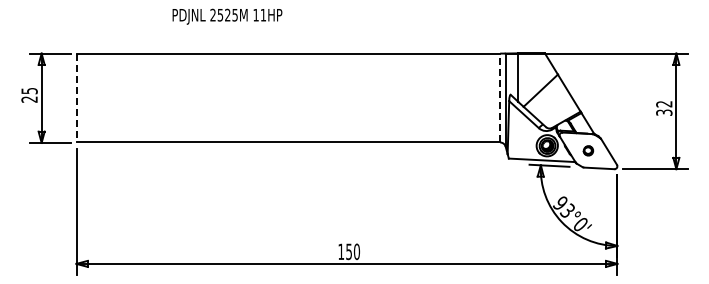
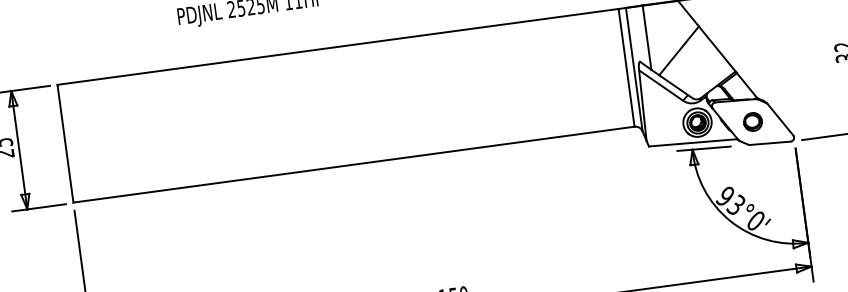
line: (500, 97) -> (626, 67), dashed -> solid
line: (76, 98) -> (65, 144), dashed -> solid
part: (588, 150) -> (752, 121), size x1.43

